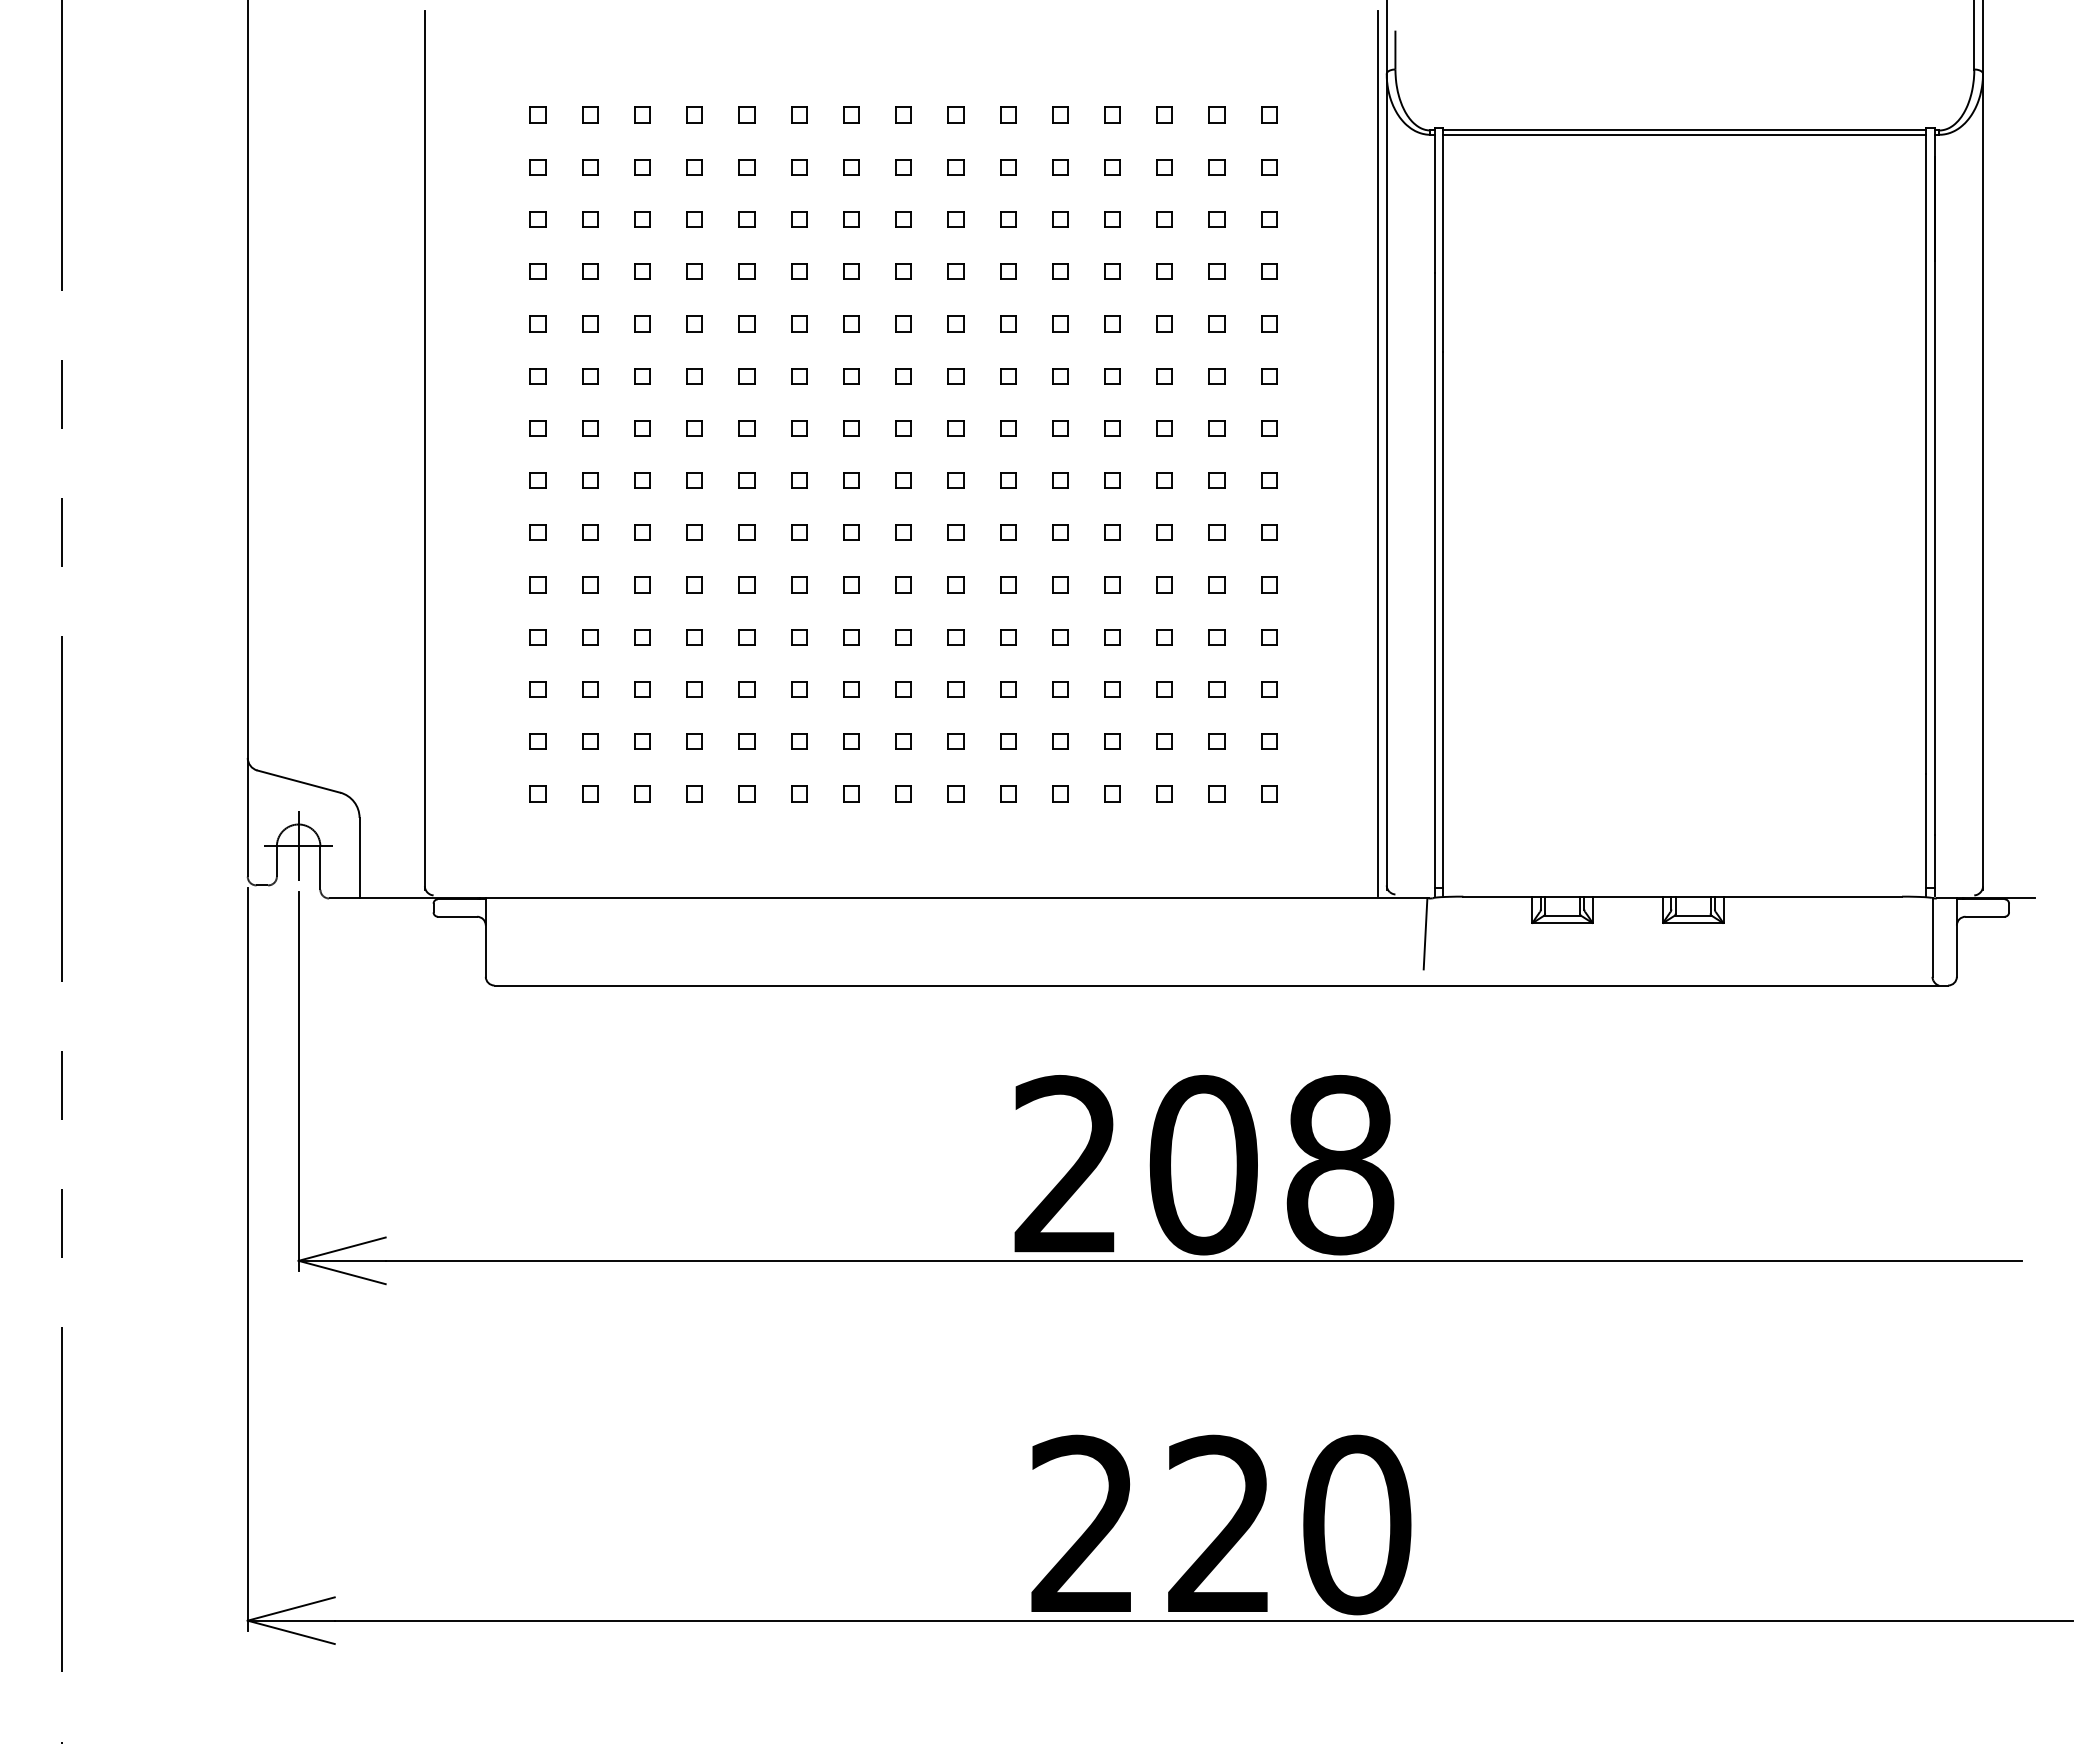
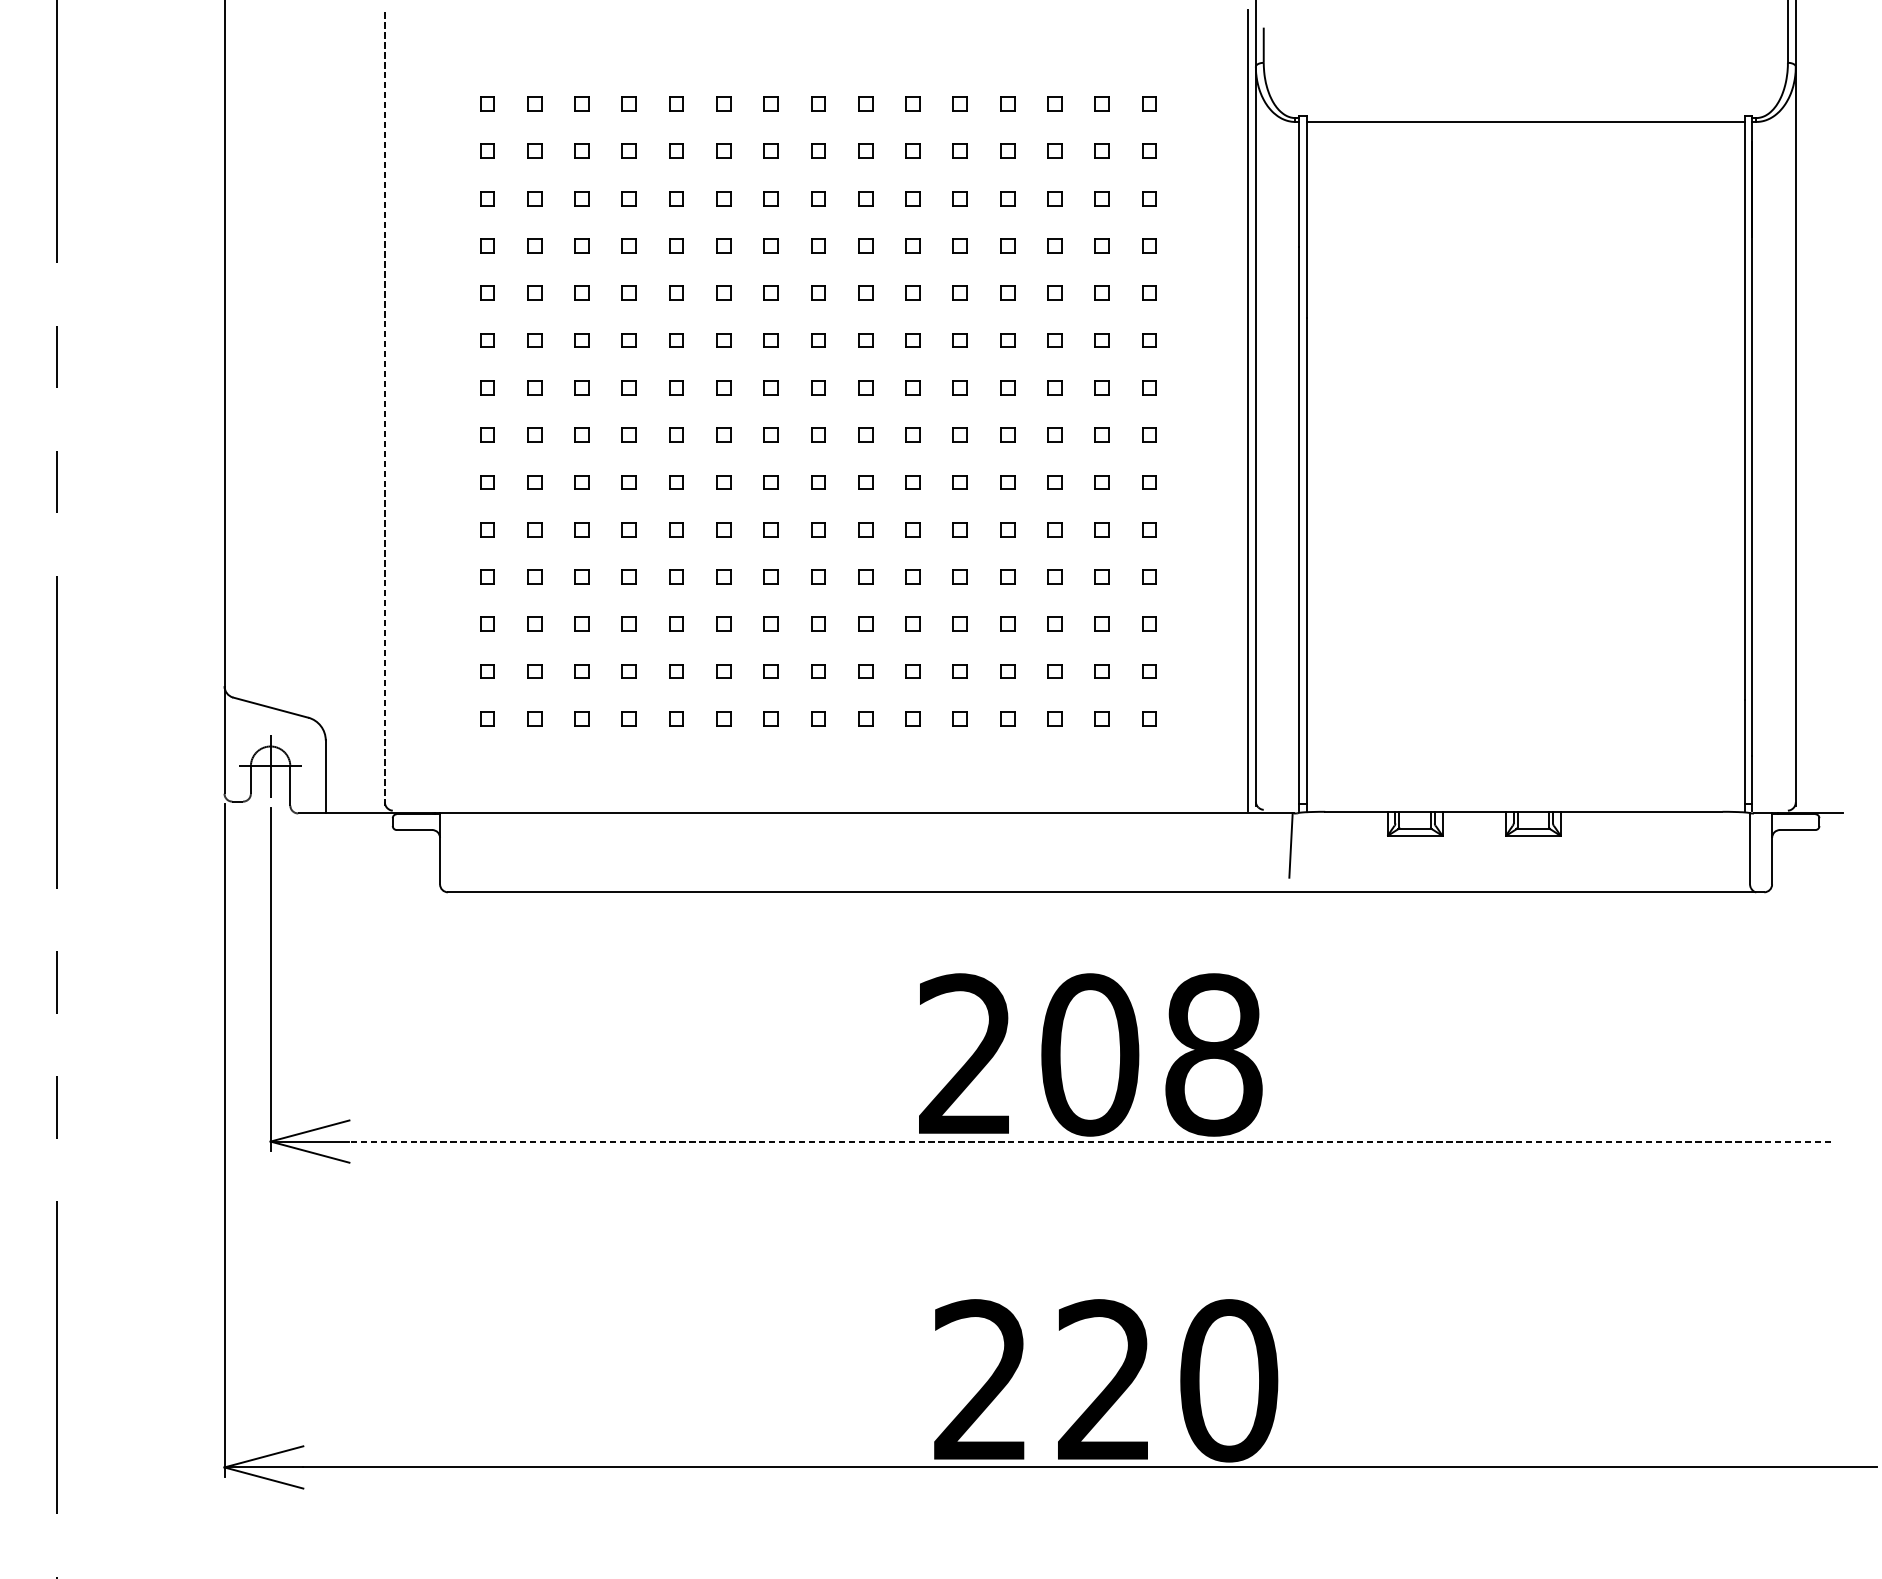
line: (1684, 130) -> (1525, 118), removed
line: (424, 450) -> (384, 407), solid -> dashed
line: (1203, 1260) -> (1089, 1141), solid -> dashed

